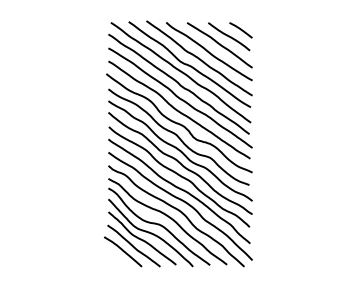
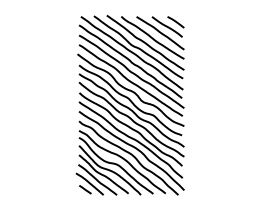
line: (116, 259) -> (84, 189), added

